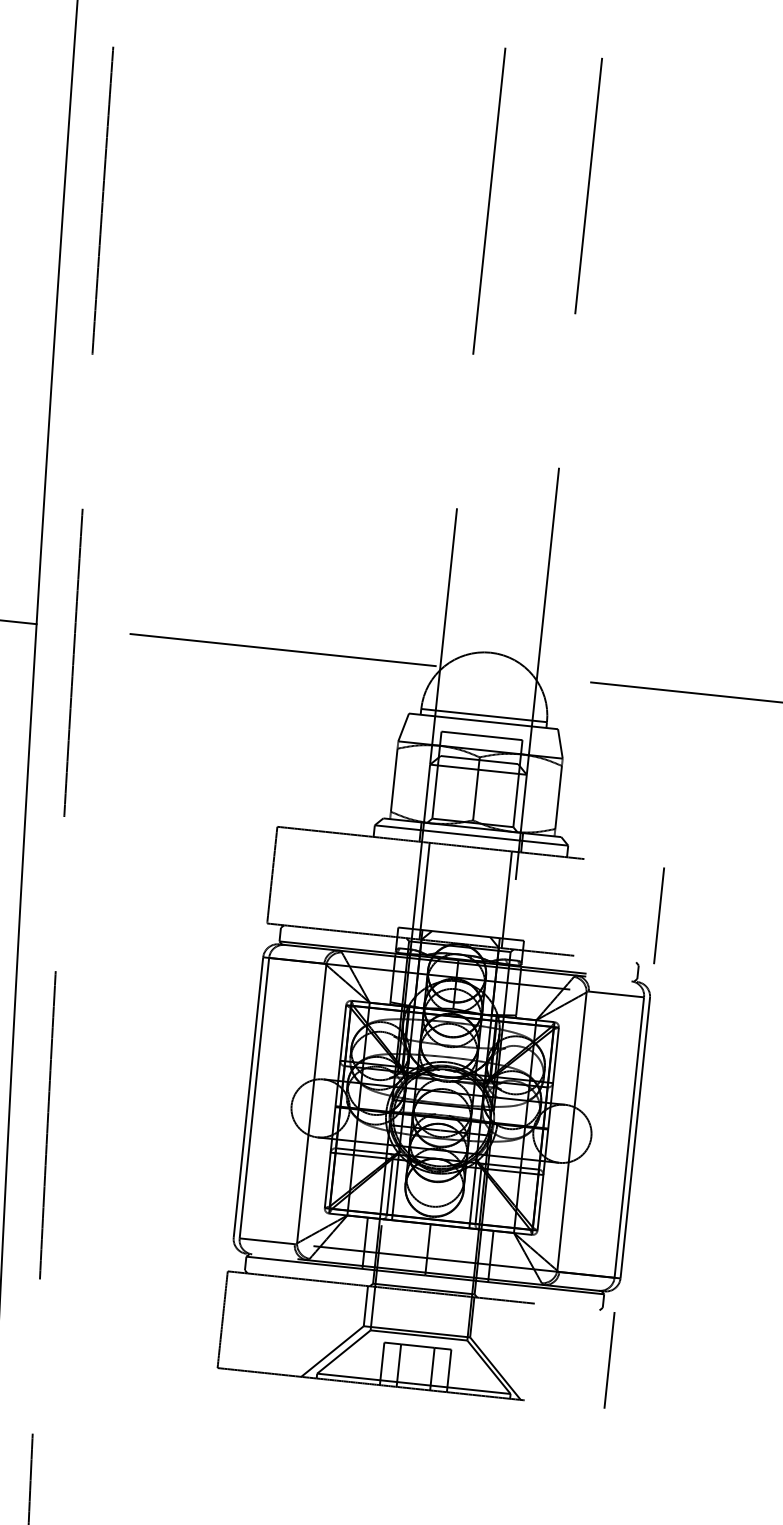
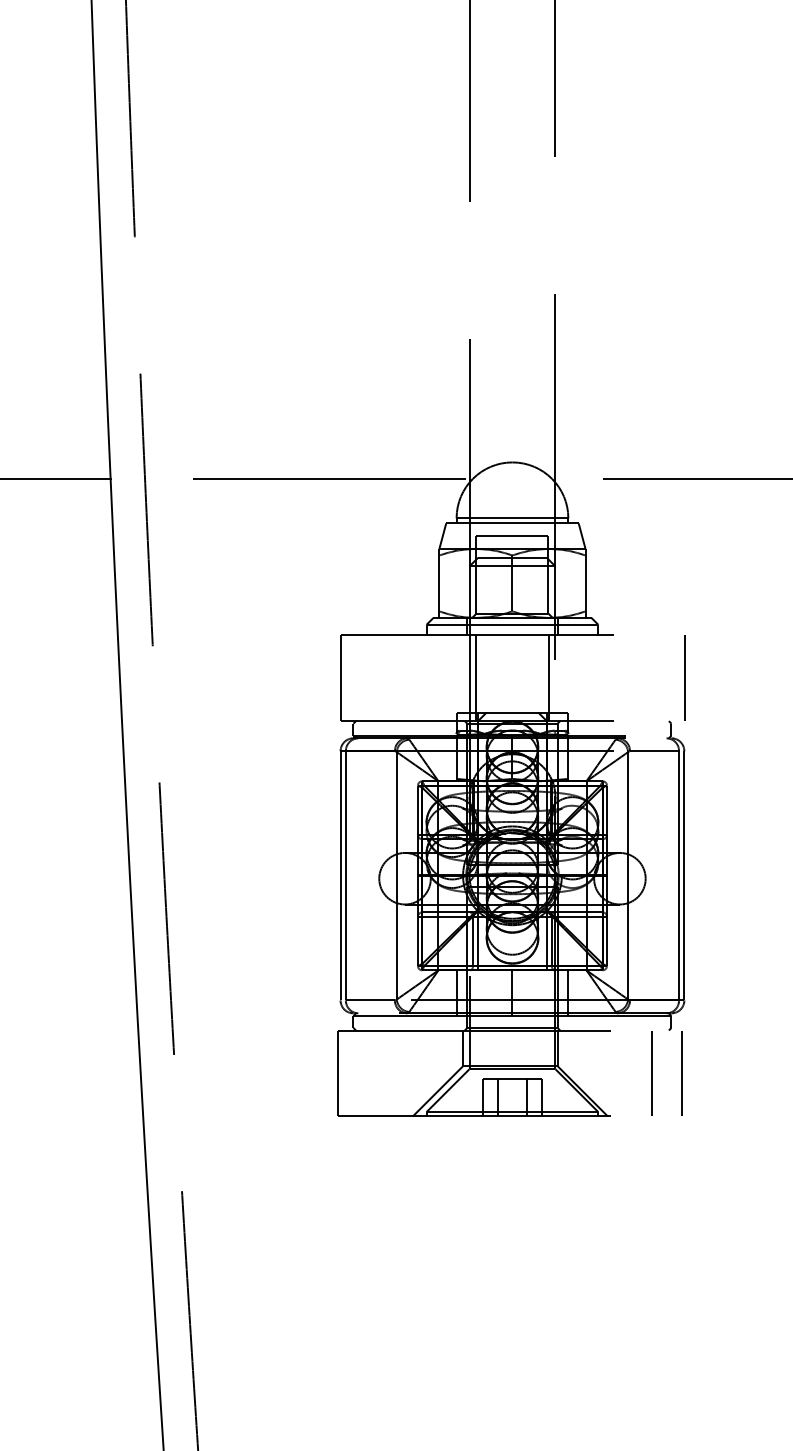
line: (574, 1356) -> (651, 1073), added

